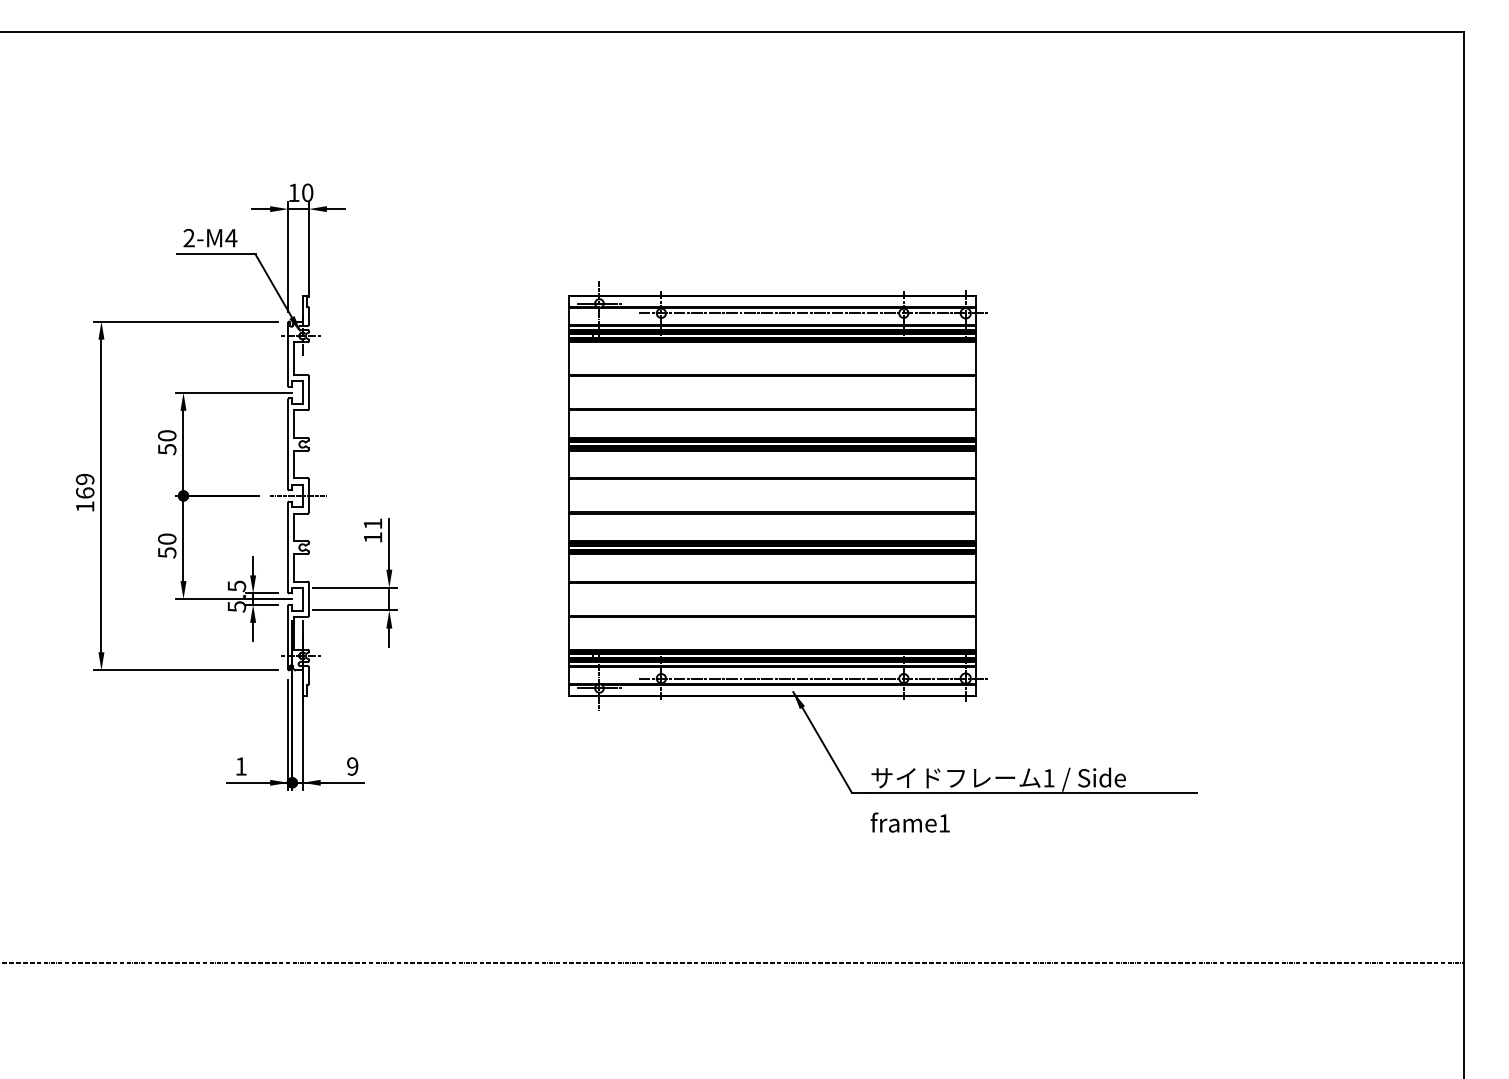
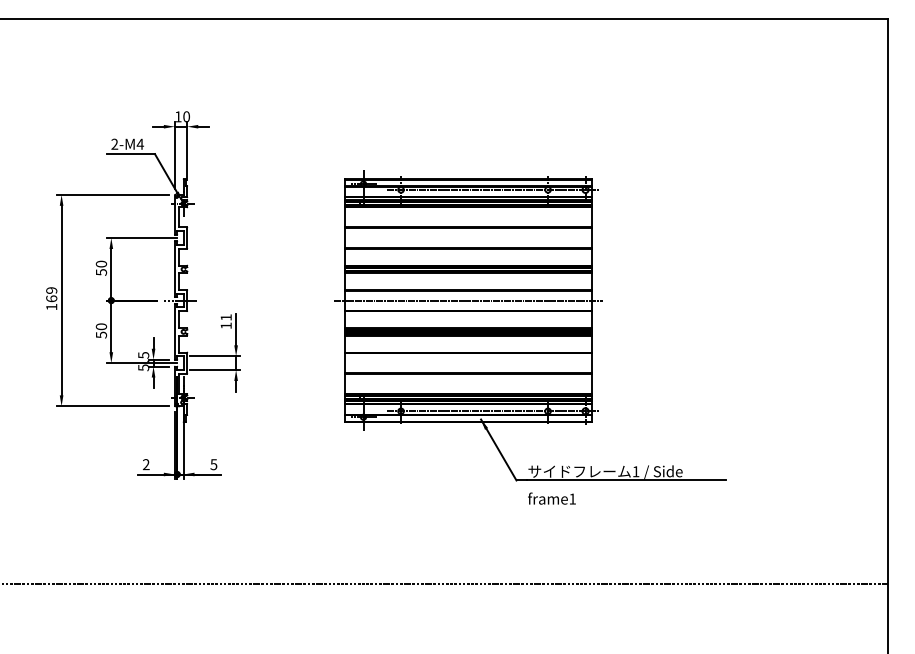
line: (770, 495) -> (467, 300), added
text: (239, 766) -> (145, 464), 1 -> 2
text: (352, 766) -> (213, 464), 9 -> 5

